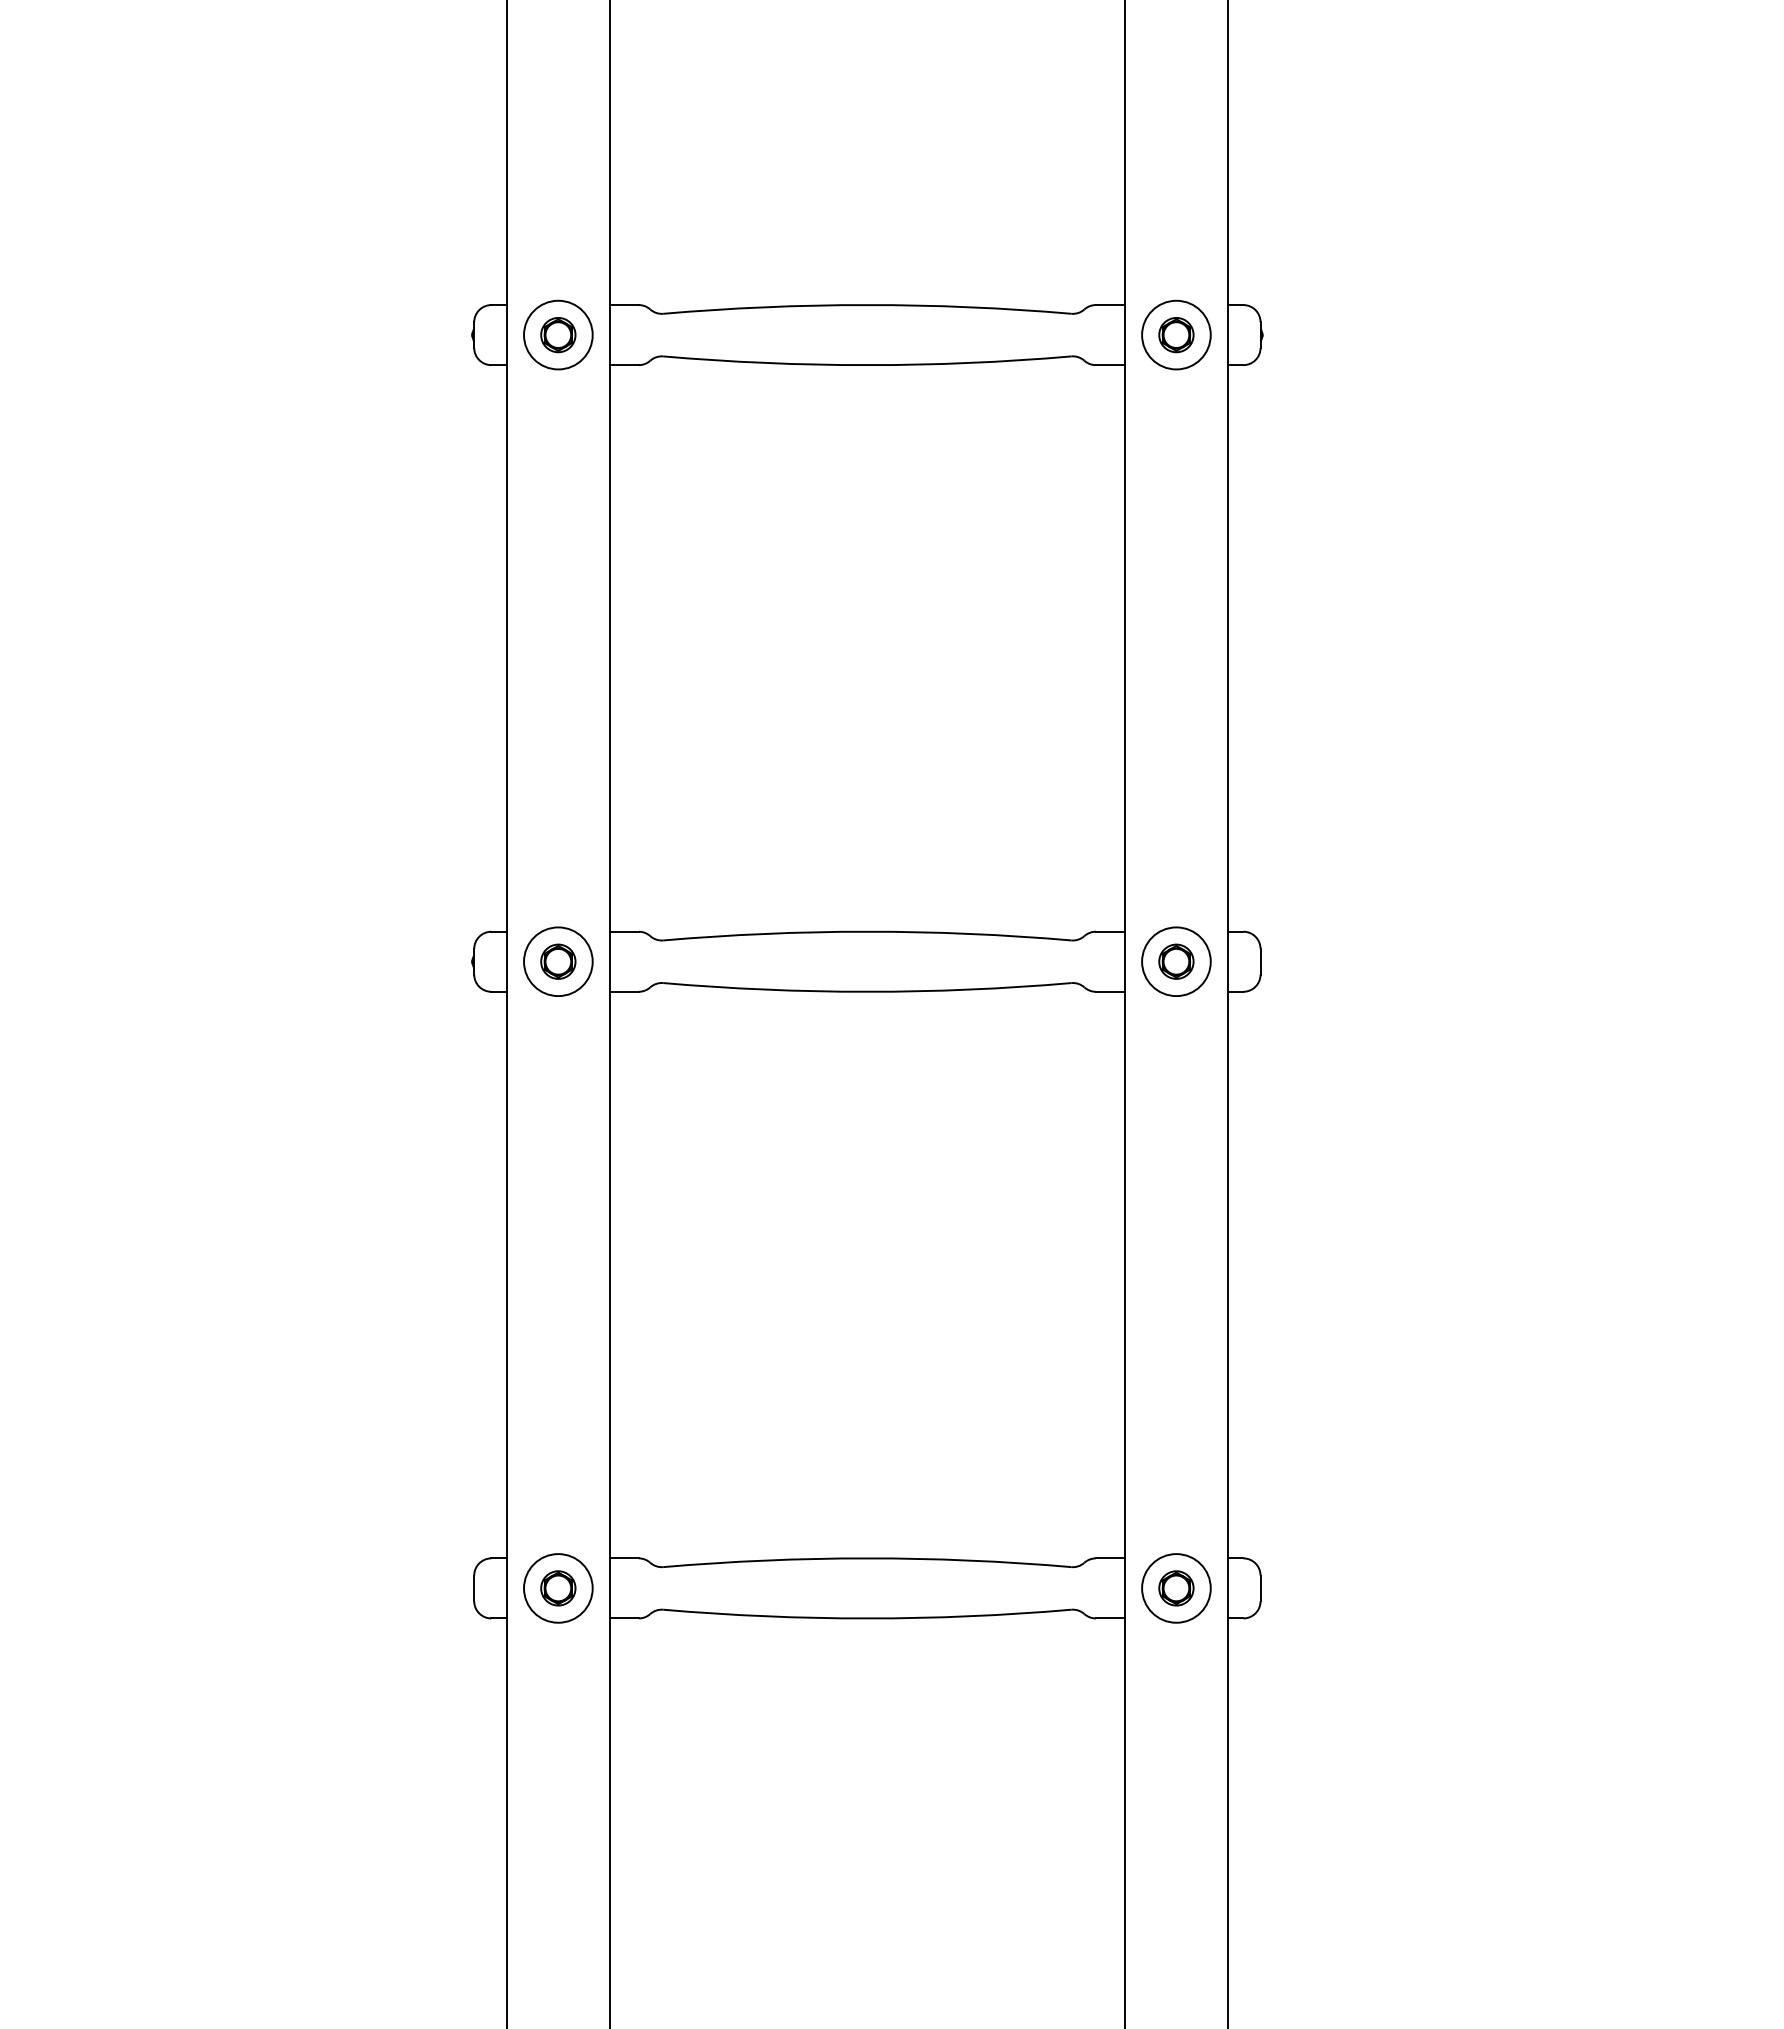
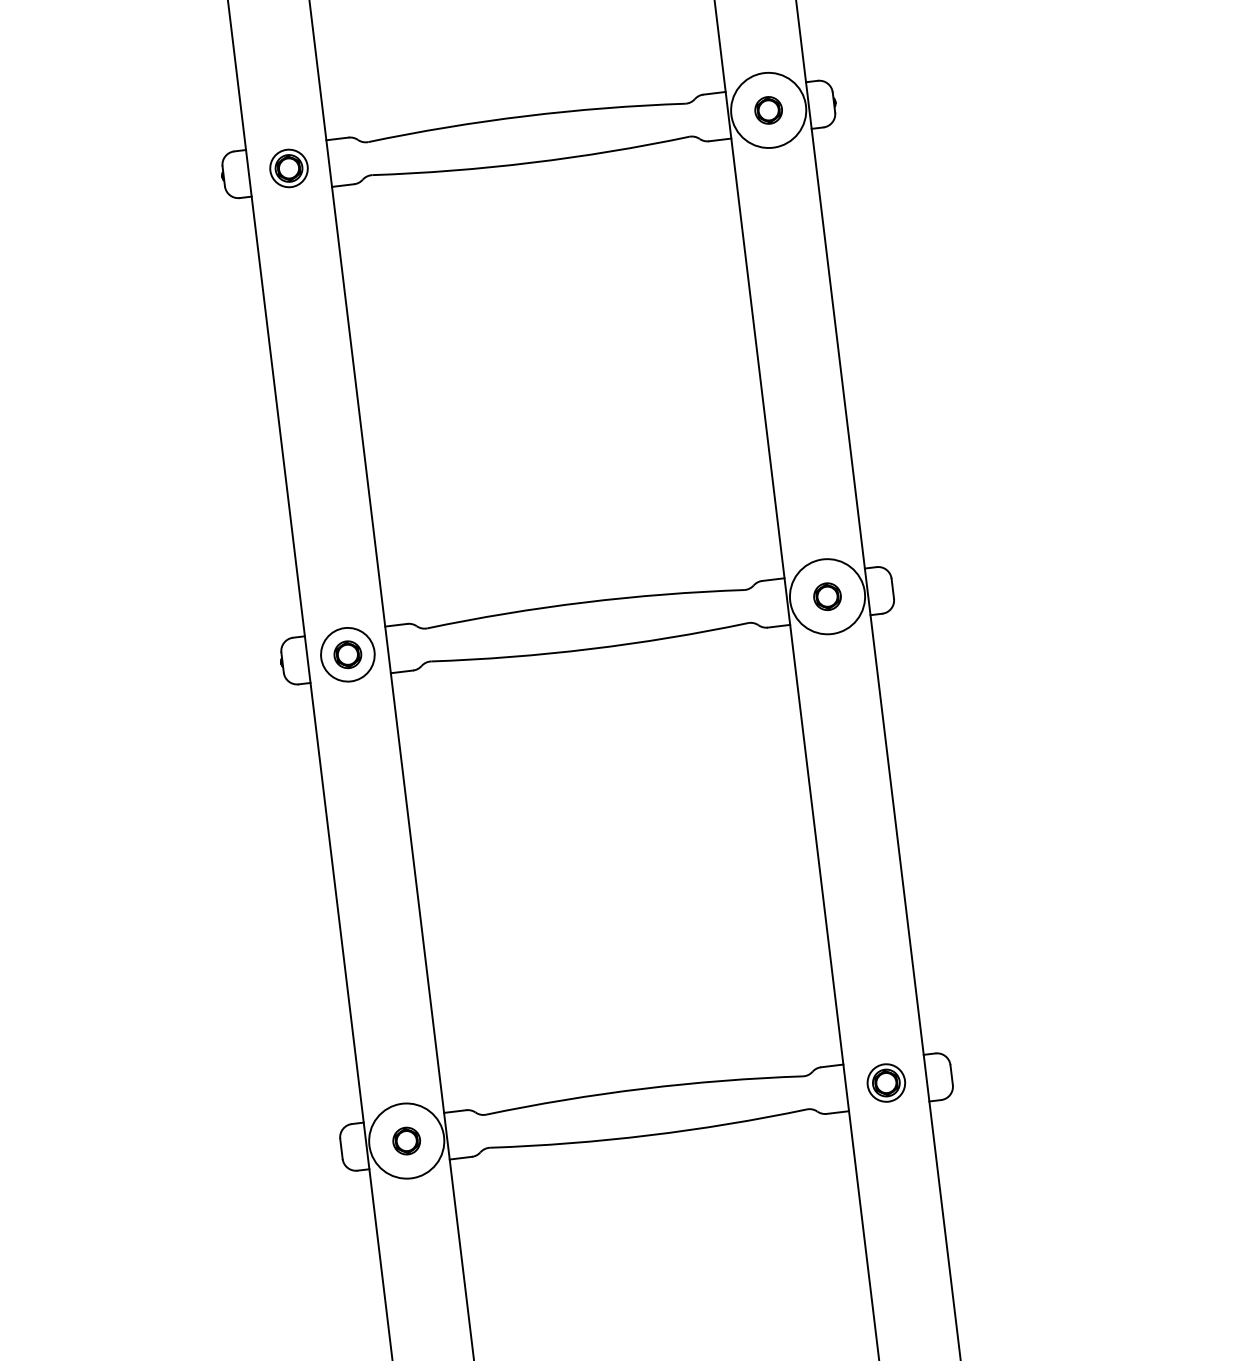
circle: (558, 334) -> (289, 167), size x0.7
circle: (1176, 334) -> (768, 109), size x1.4
circle: (1176, 961) -> (827, 596), size x1.4
circle: (558, 1588) -> (406, 1141), size x1.4
circle: (1176, 1588) -> (886, 1083), size x0.7

